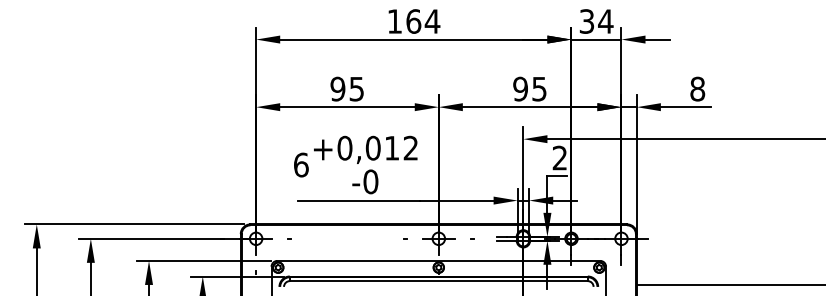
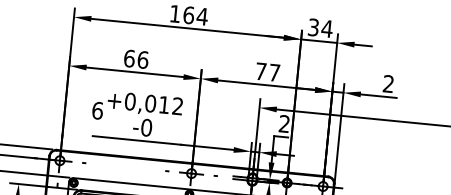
text: (347, 88) -> (136, 58), 95 -> 66
text: (529, 88) -> (267, 71), 95 -> 77
text: (697, 88) -> (388, 83), 8 -> 2

